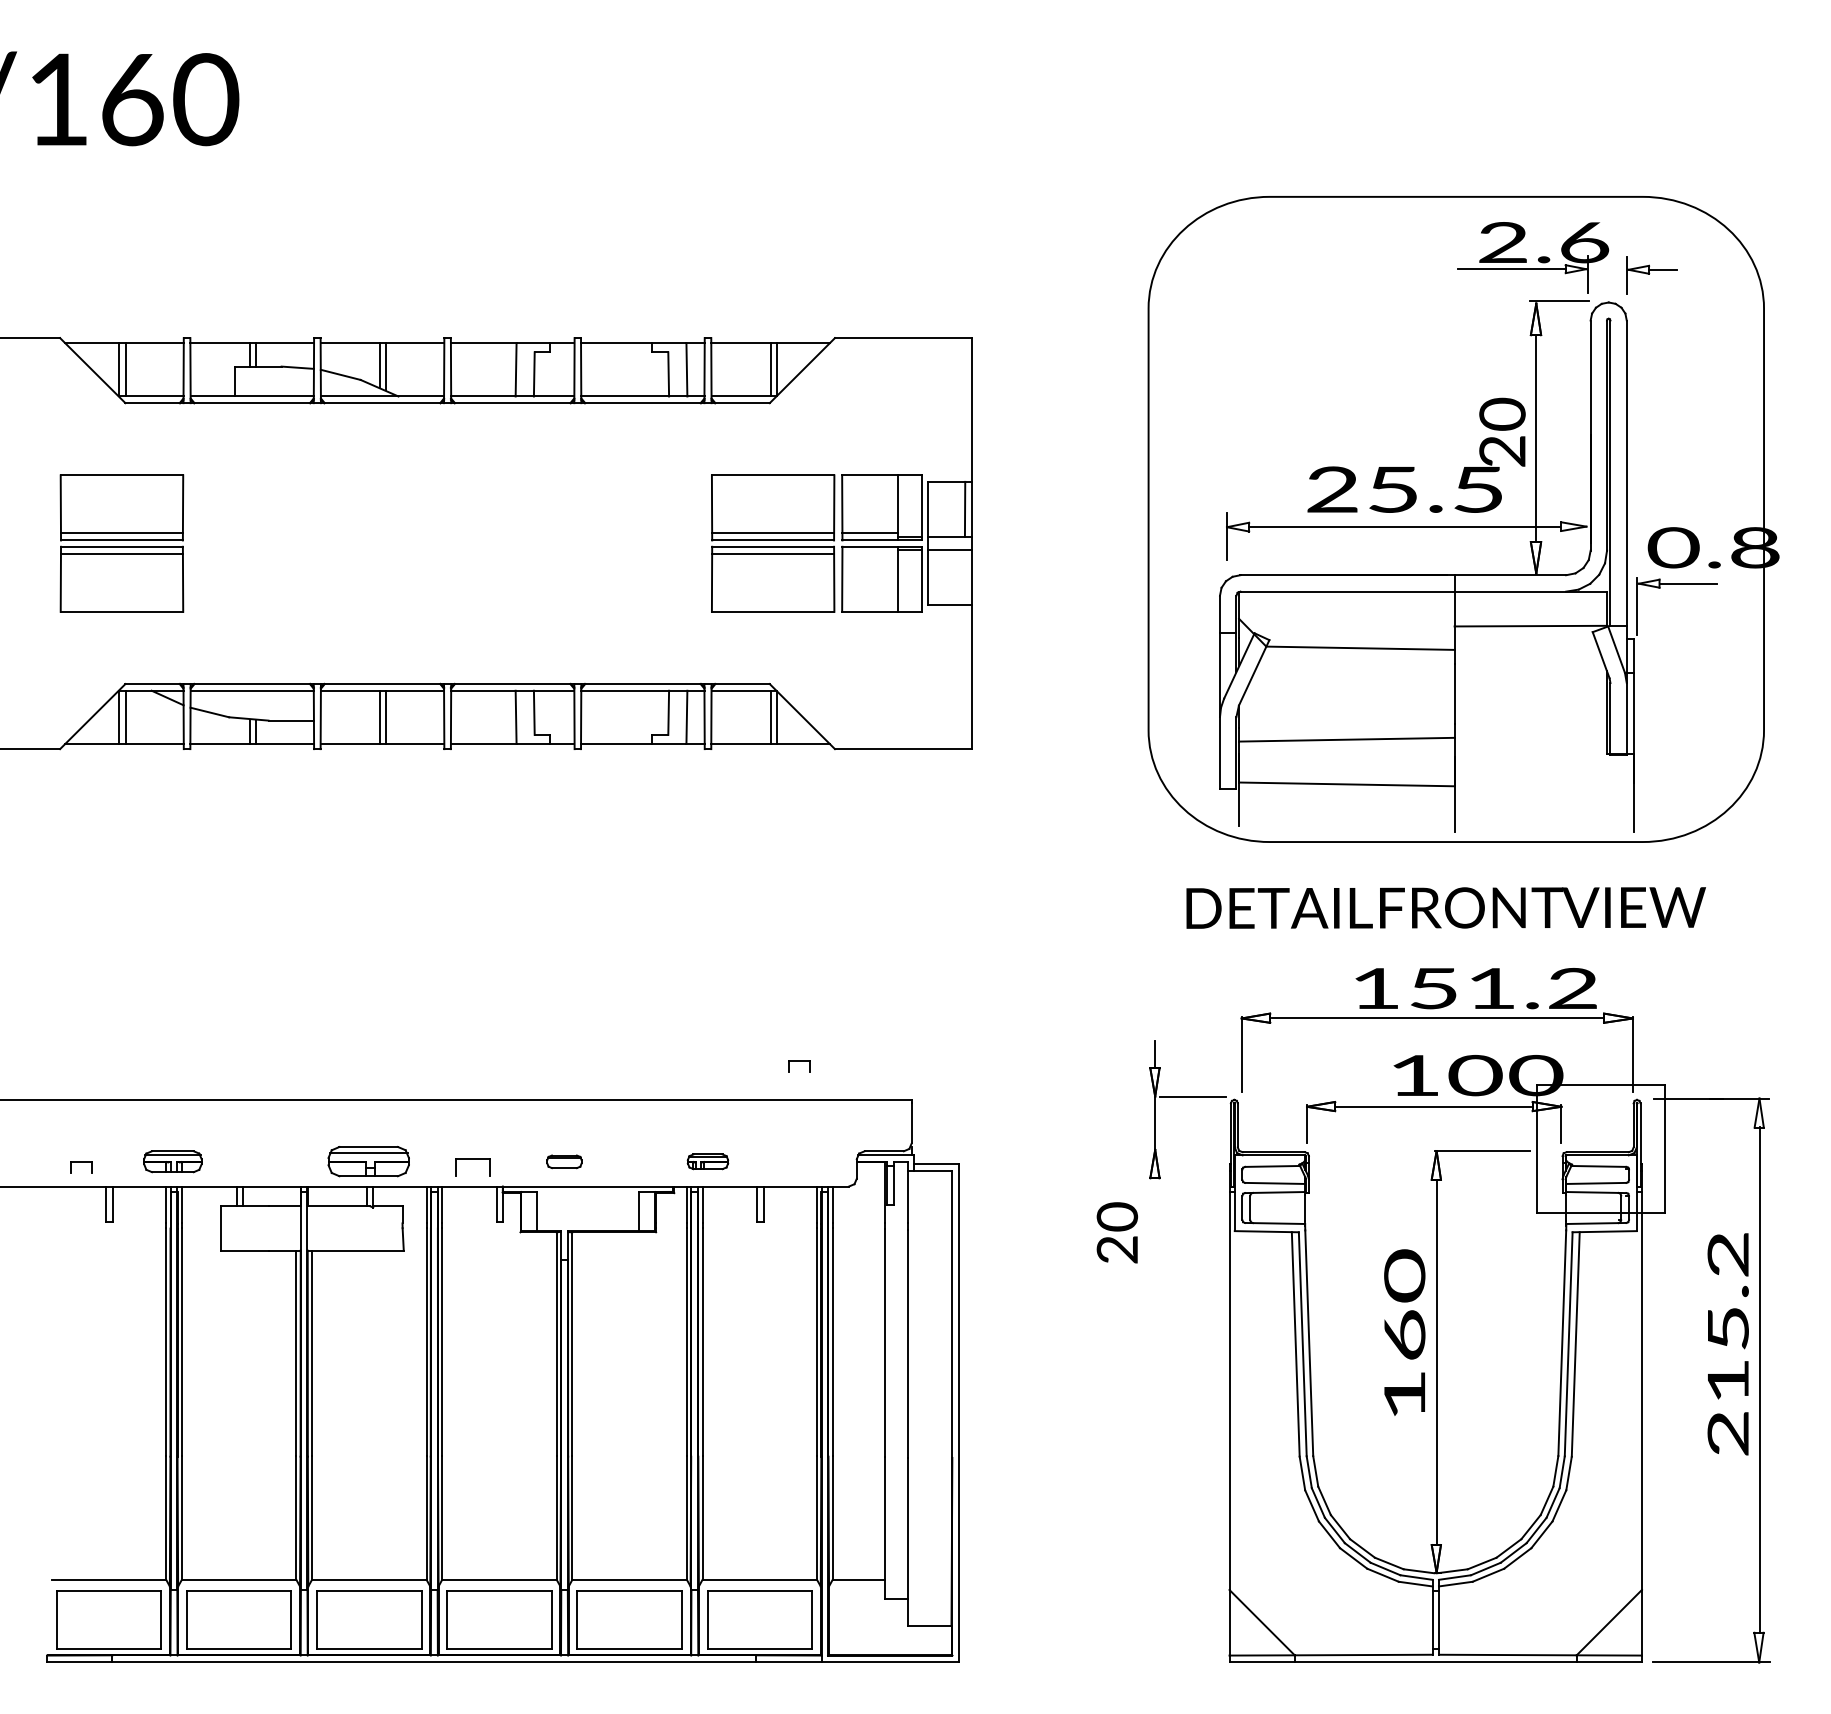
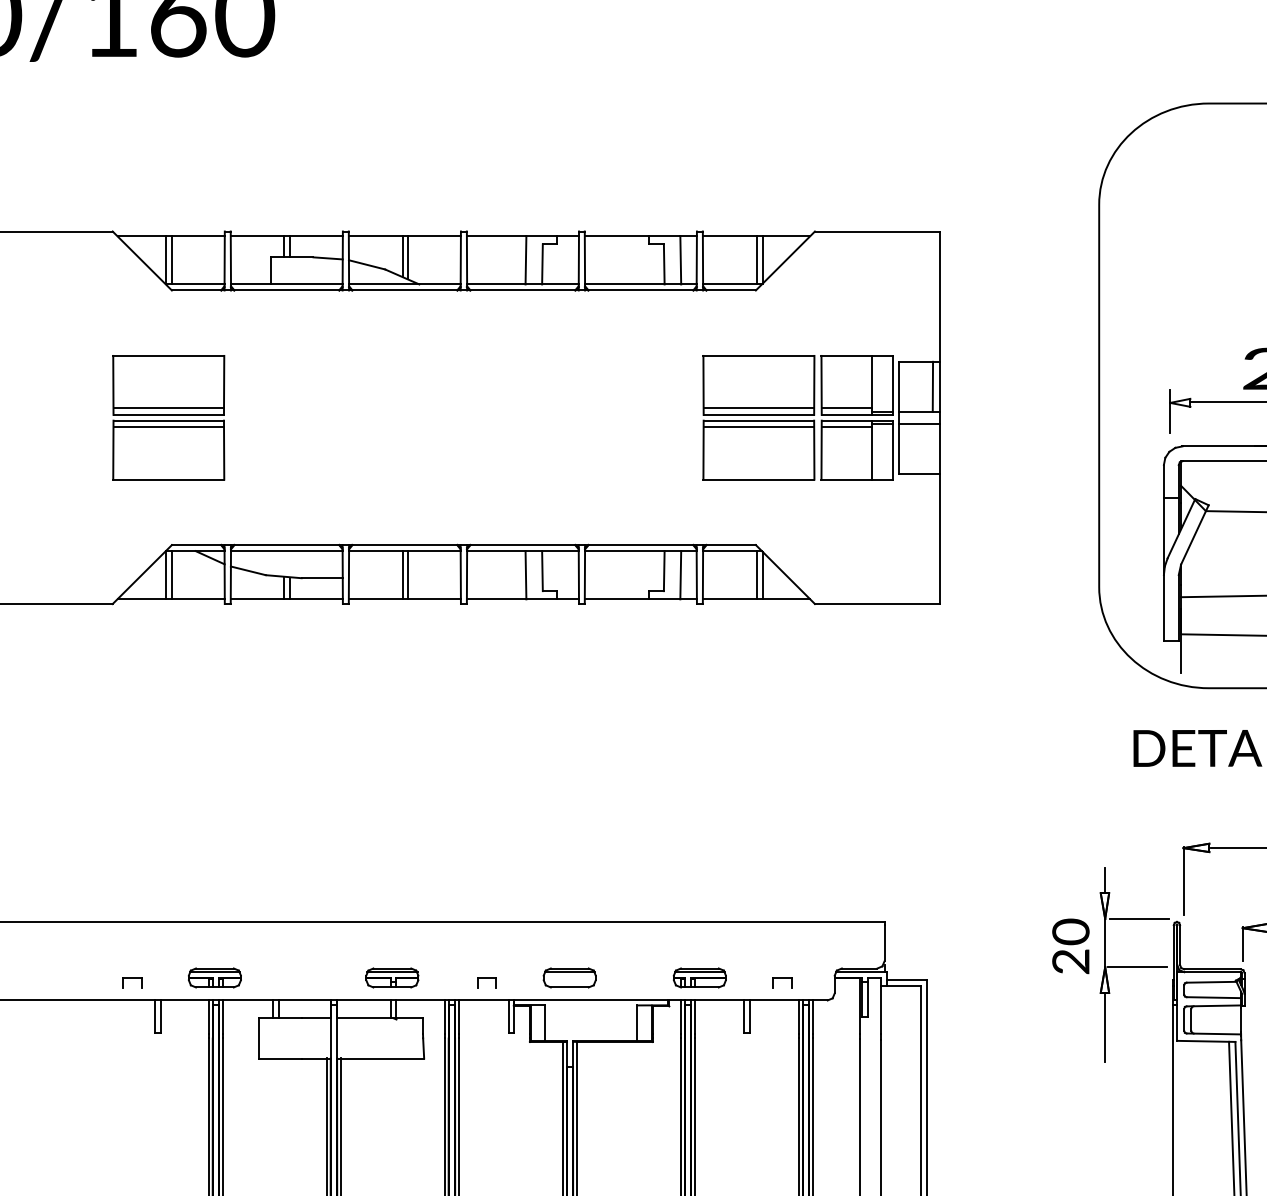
line: (869, 553) -> (846, 426), added
part: (799, 1066) -> (782, 983), moved
line: (1190, 1149) -> (1137, 966), added
part: (368, 1161) -> (392, 977), size x0.71
part: (564, 1161) -> (569, 977), size x1.67
part: (707, 1161) -> (699, 977), size x1.43
part: (473, 1167) -> (487, 983), size x0.62
line: (1155, 1216) -> (1105, 1027), added
text: (1116, 1232) -> (1070, 946), moved

